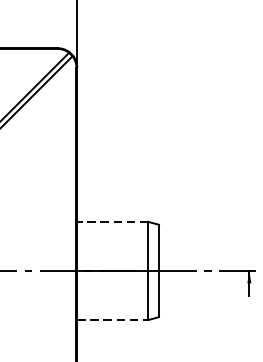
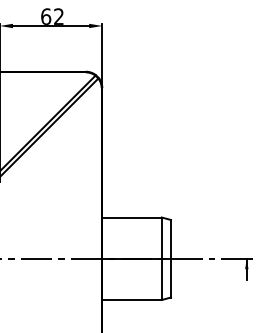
line: (113, 221) -> (132, 217), dashed -> solid
line: (113, 319) -> (132, 299), dashed -> solid

